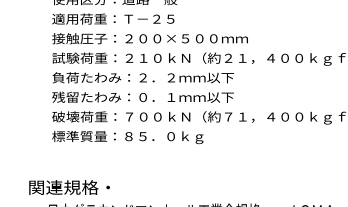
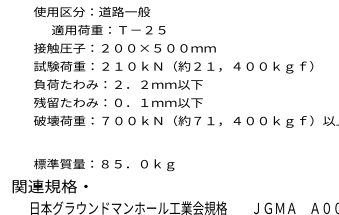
text: (113, 19) -> (108, 30), moved
text: (128, 136) -> (104, 164), moved

